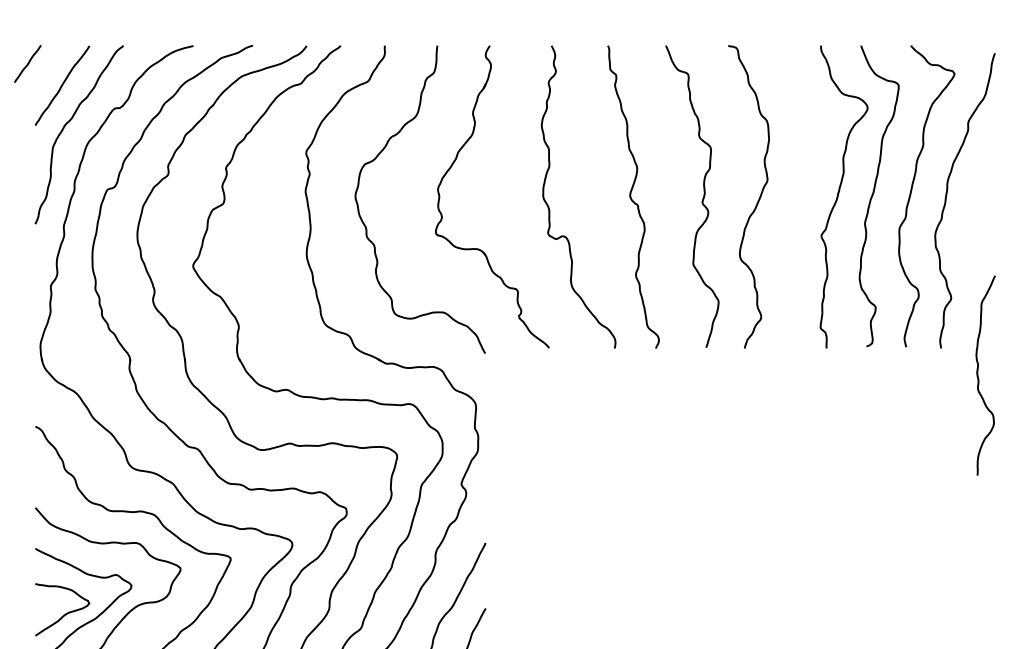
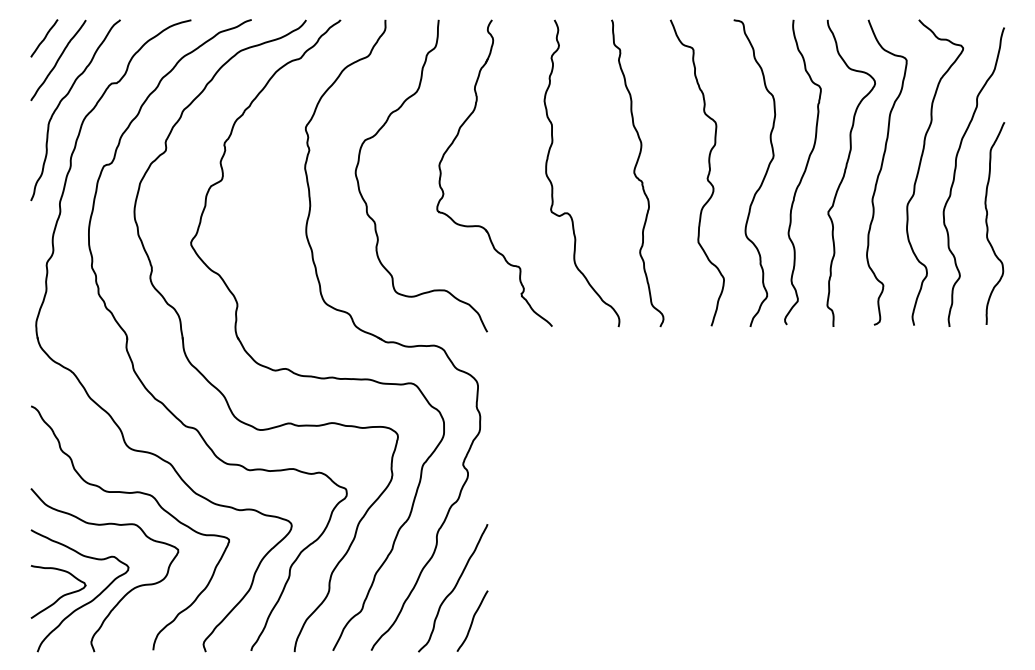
line: (27, 64) -> (44, 38), moved
curve: (797, 196) -> (803, 172), added
curve: (979, 378) -> (988, 226), moved

